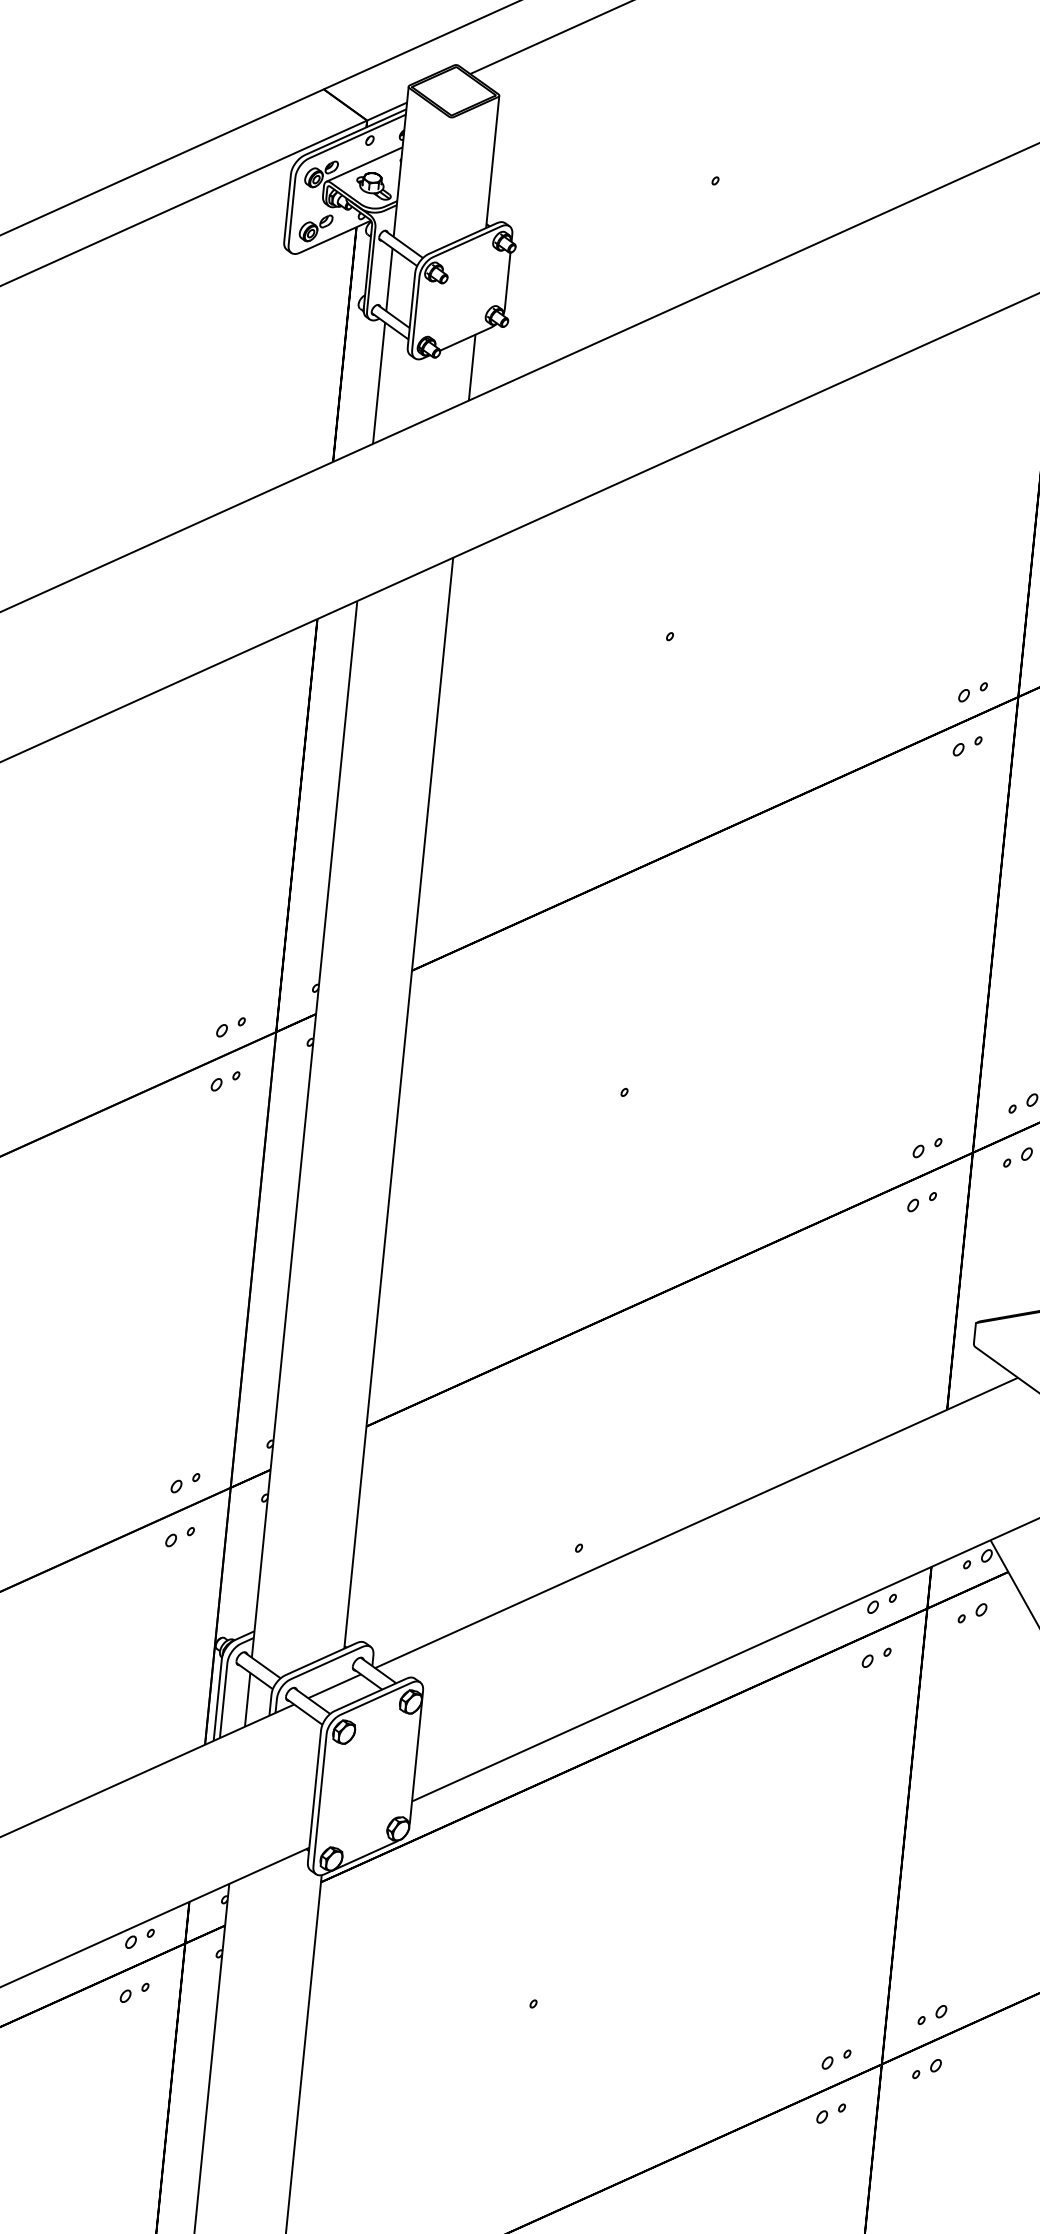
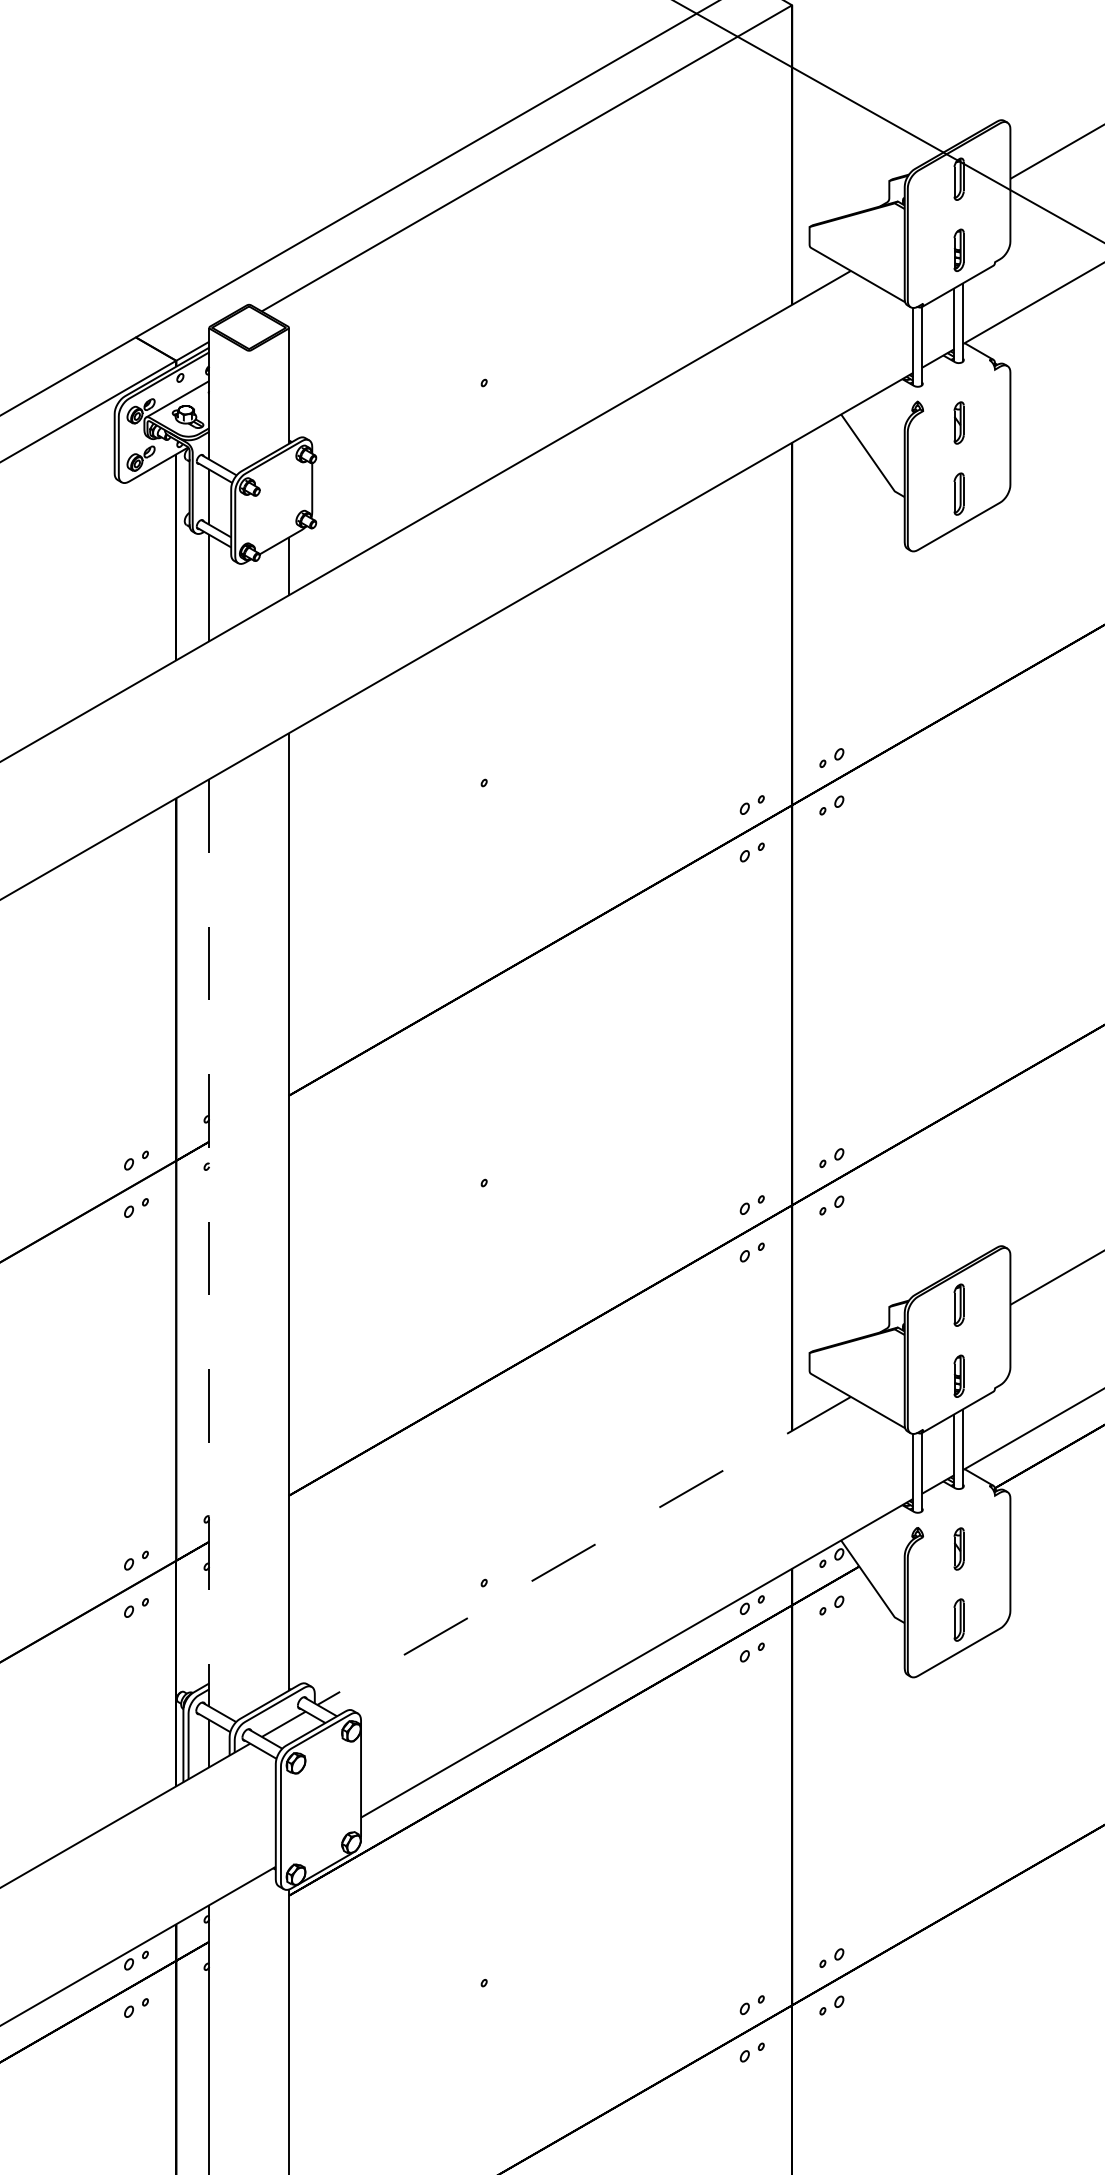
line: (304, 1128) -> (209, 1242), solid -> dashed
line: (695, 1523) -> (583, 1551), solid -> dashed

